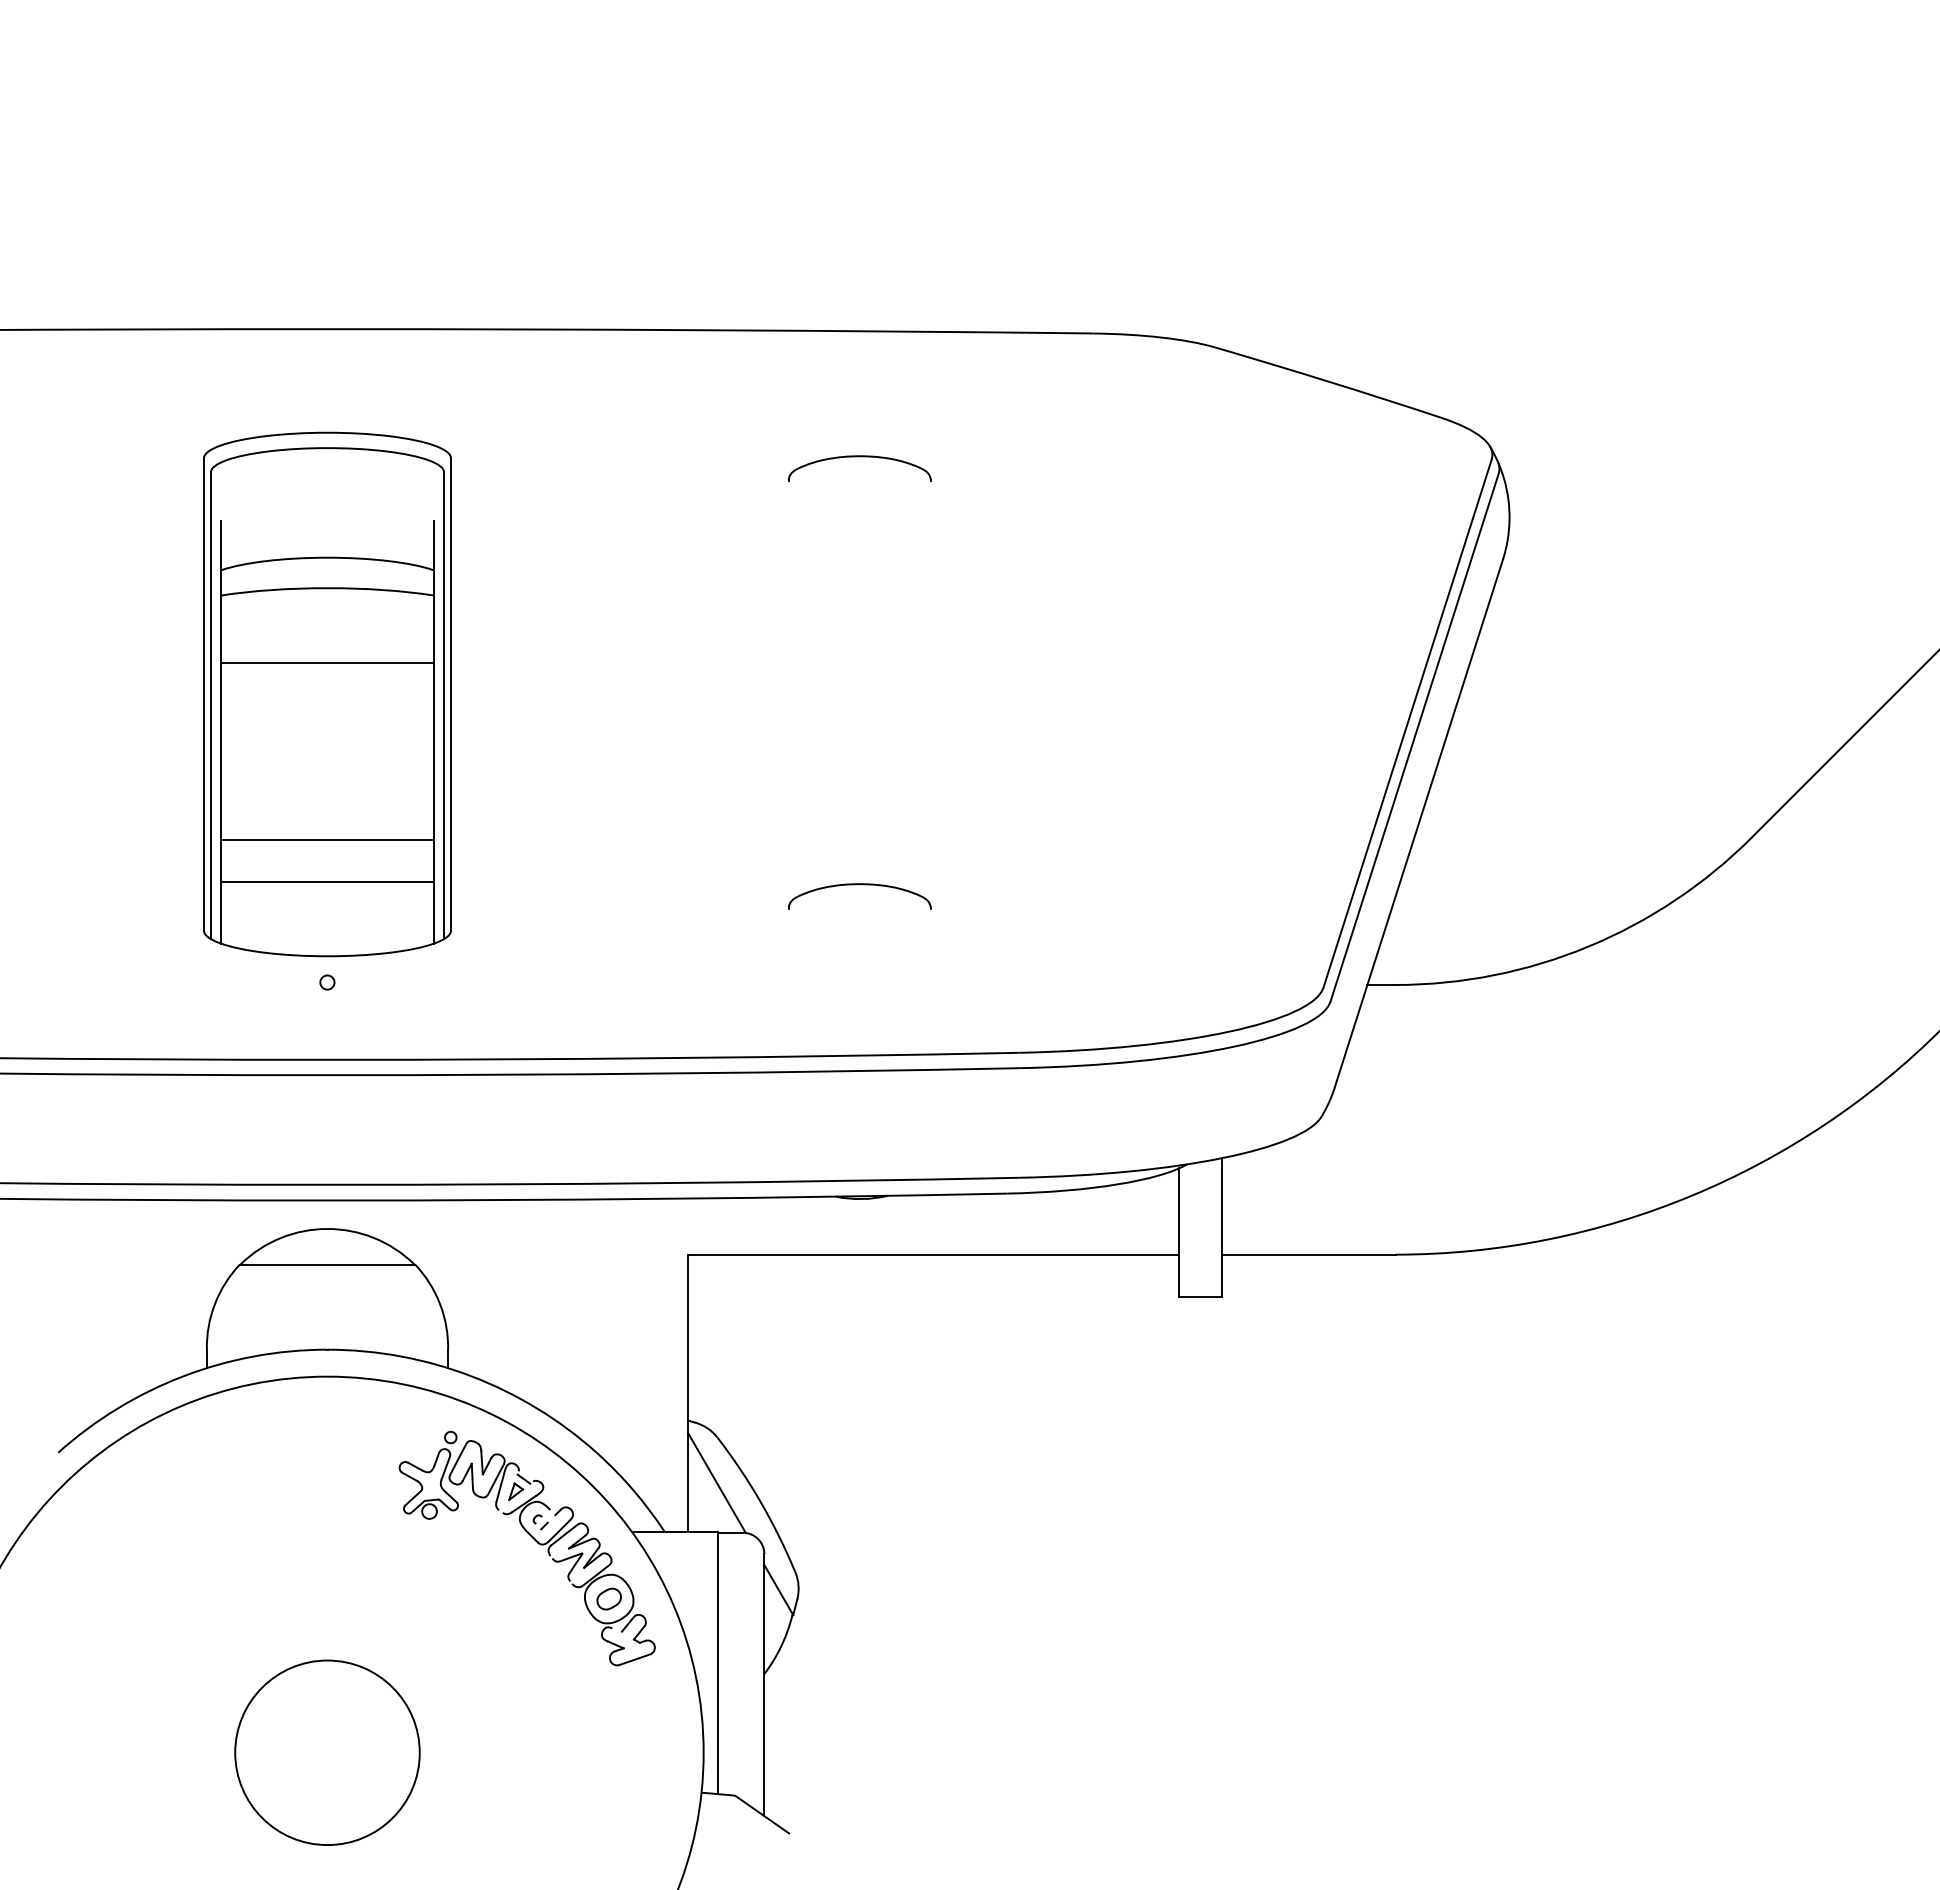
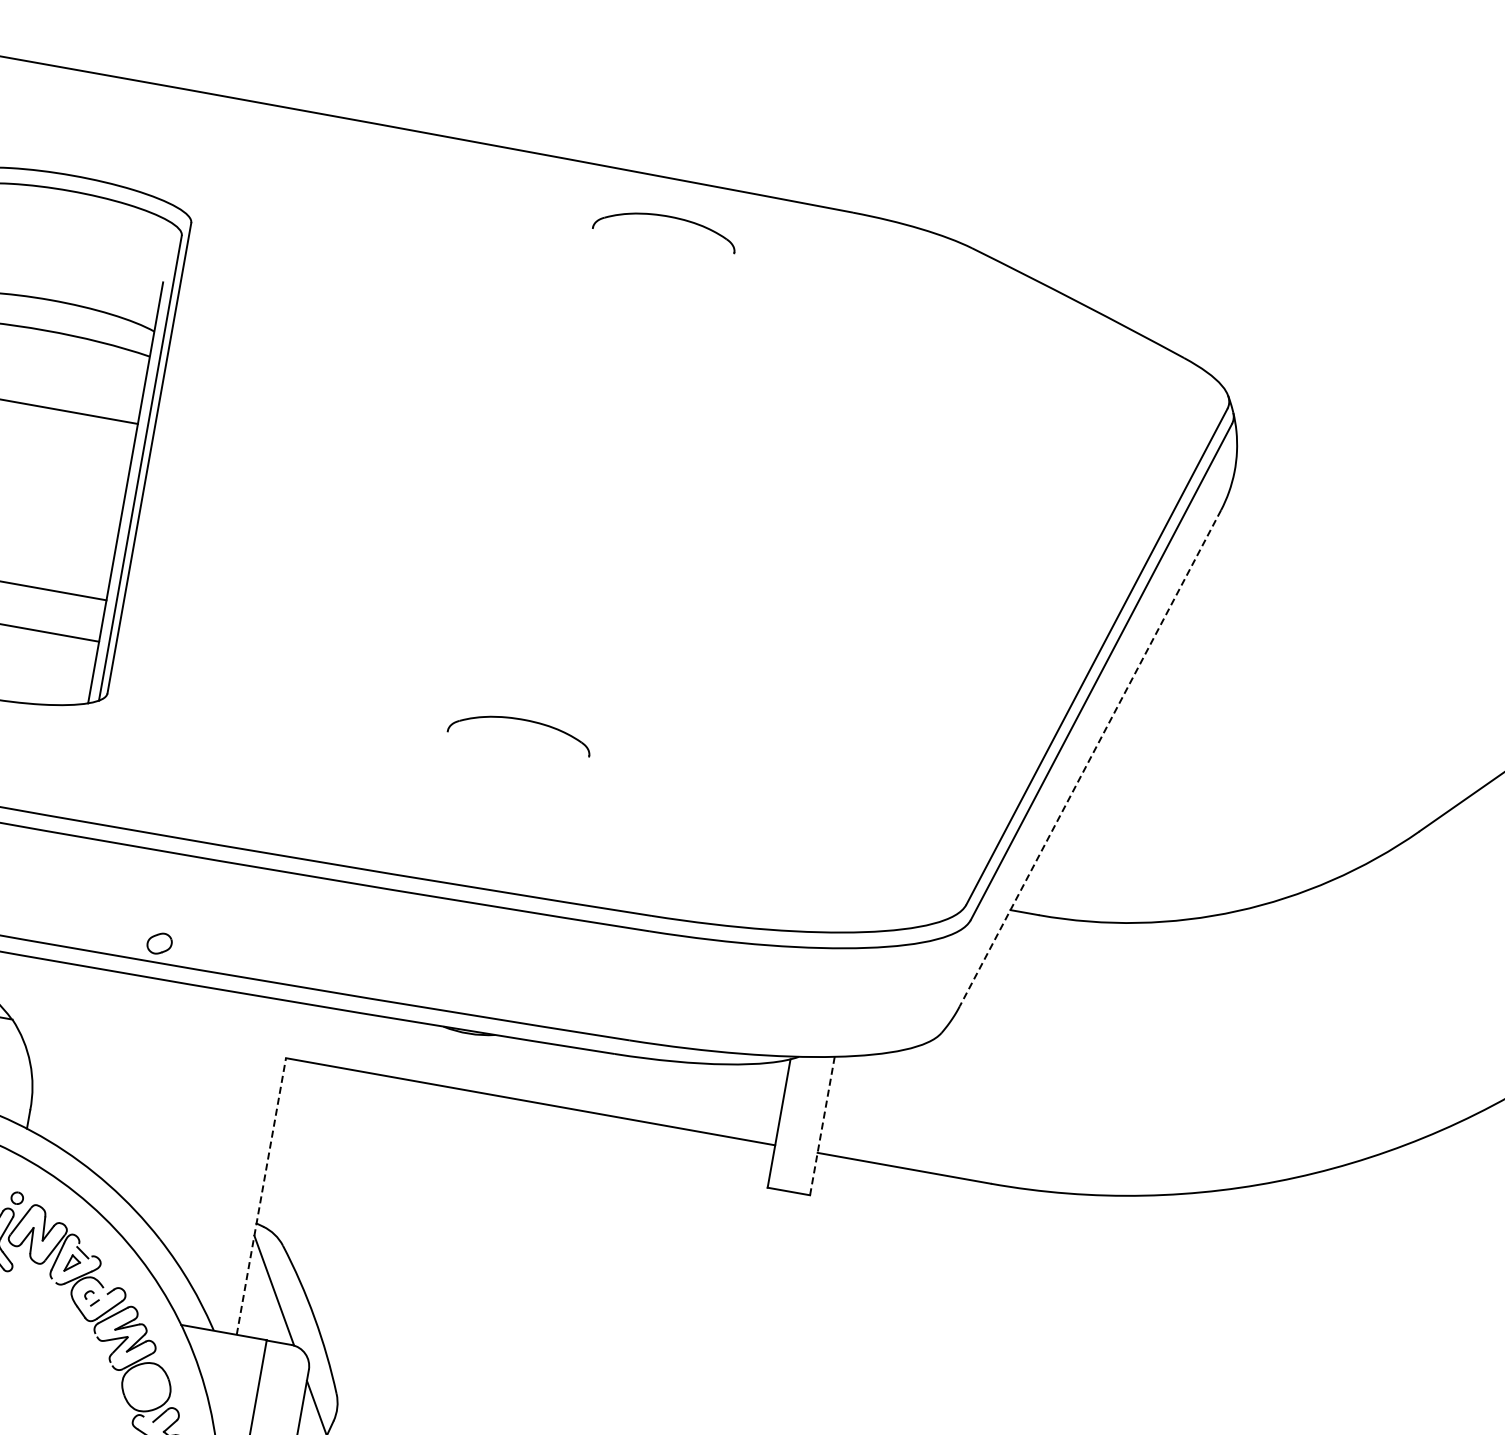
part: (859, 457) -> (667, 217), moved
line: (1418, 823) -> (1089, 758), solid -> dashed
line: (1221, 1227) -> (822, 1125), solid -> dashed
line: (688, 1393) -> (261, 1196), solid -> dashed
part: (608, 1598) -> (159, 942), moved

